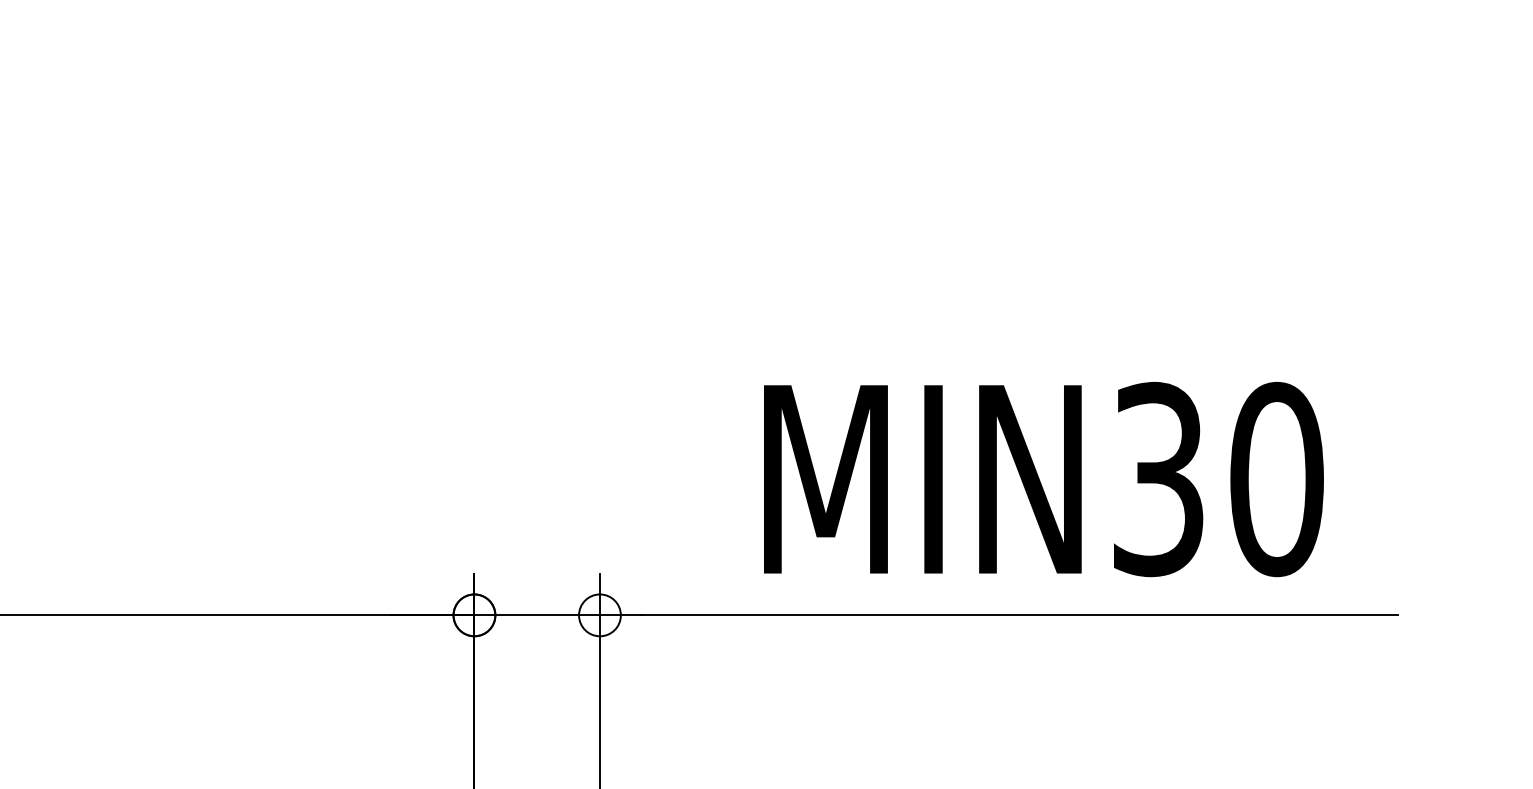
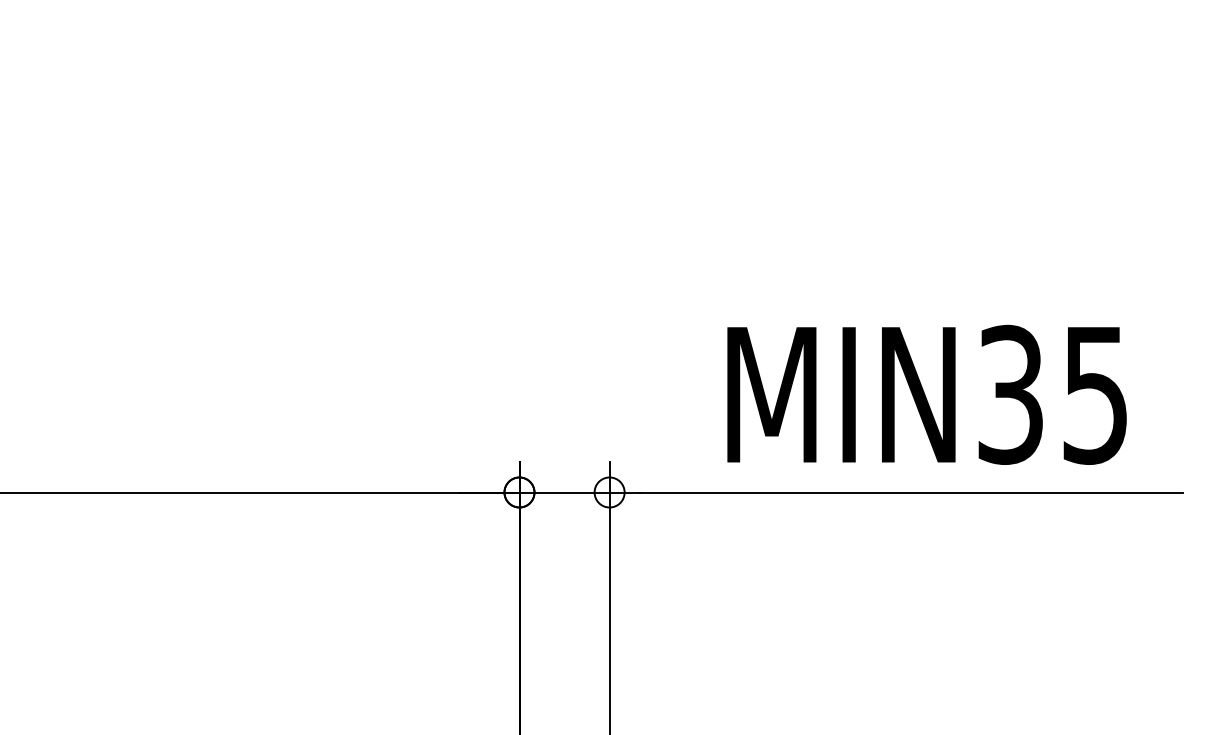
text: (1276, 478) -> (1095, 394), MIN30 -> MIN35

